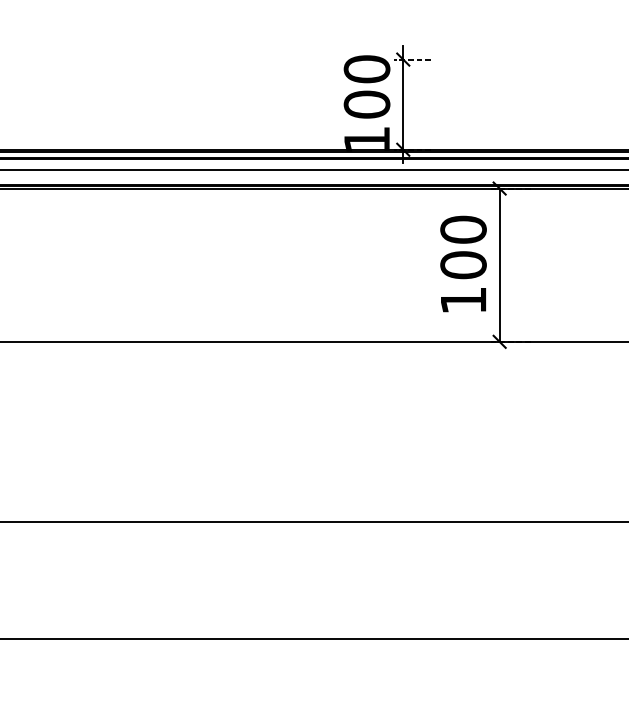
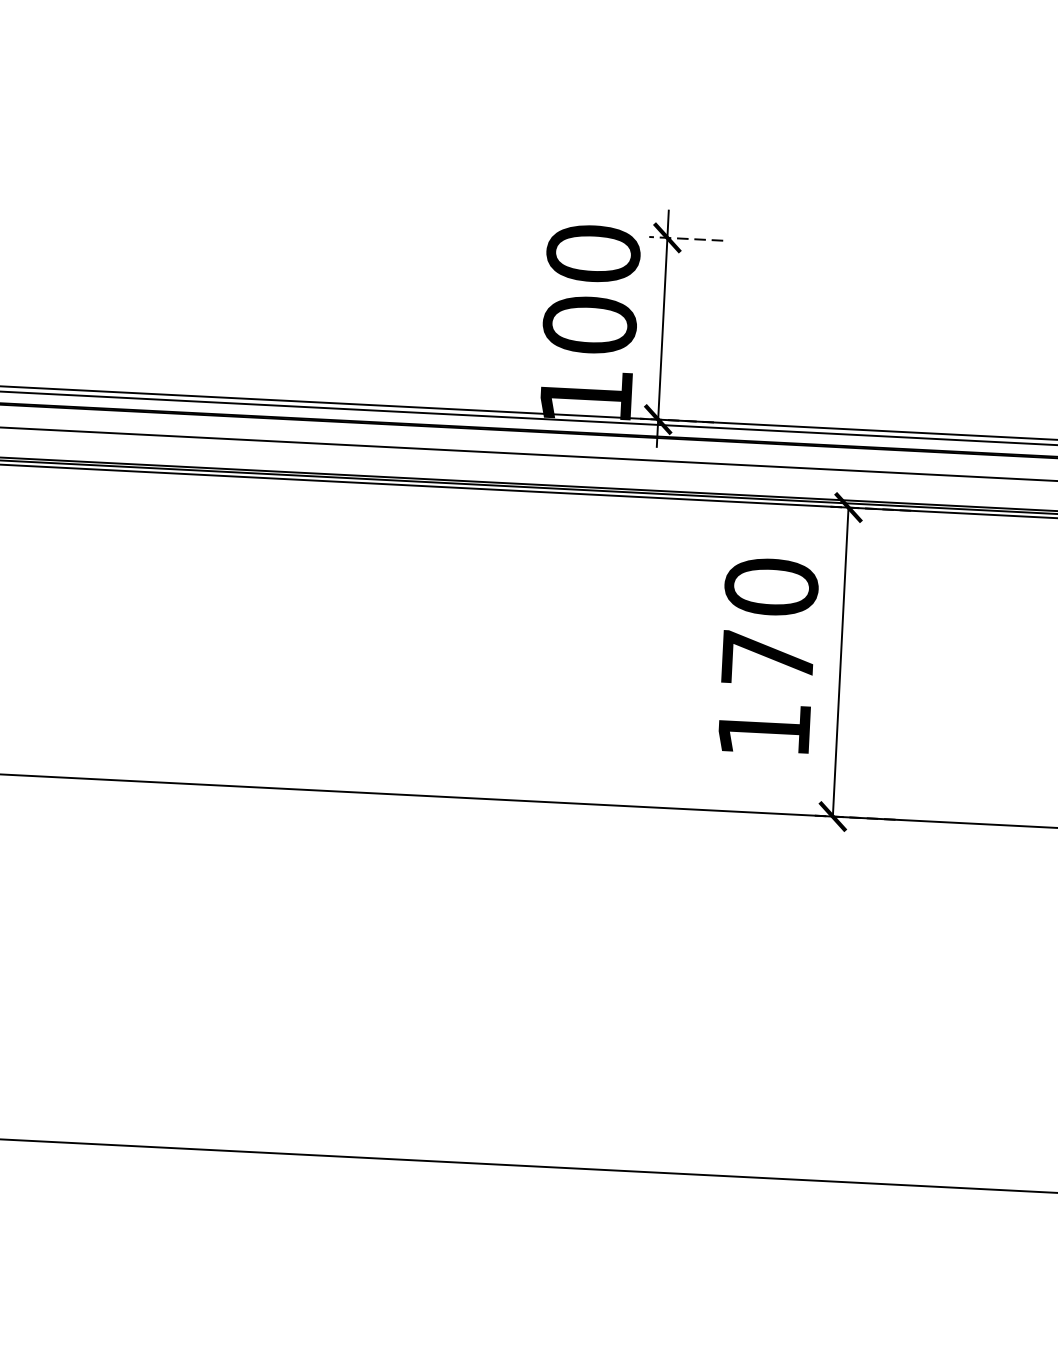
text: (463, 265) -> (767, 659), 100 -> 170

